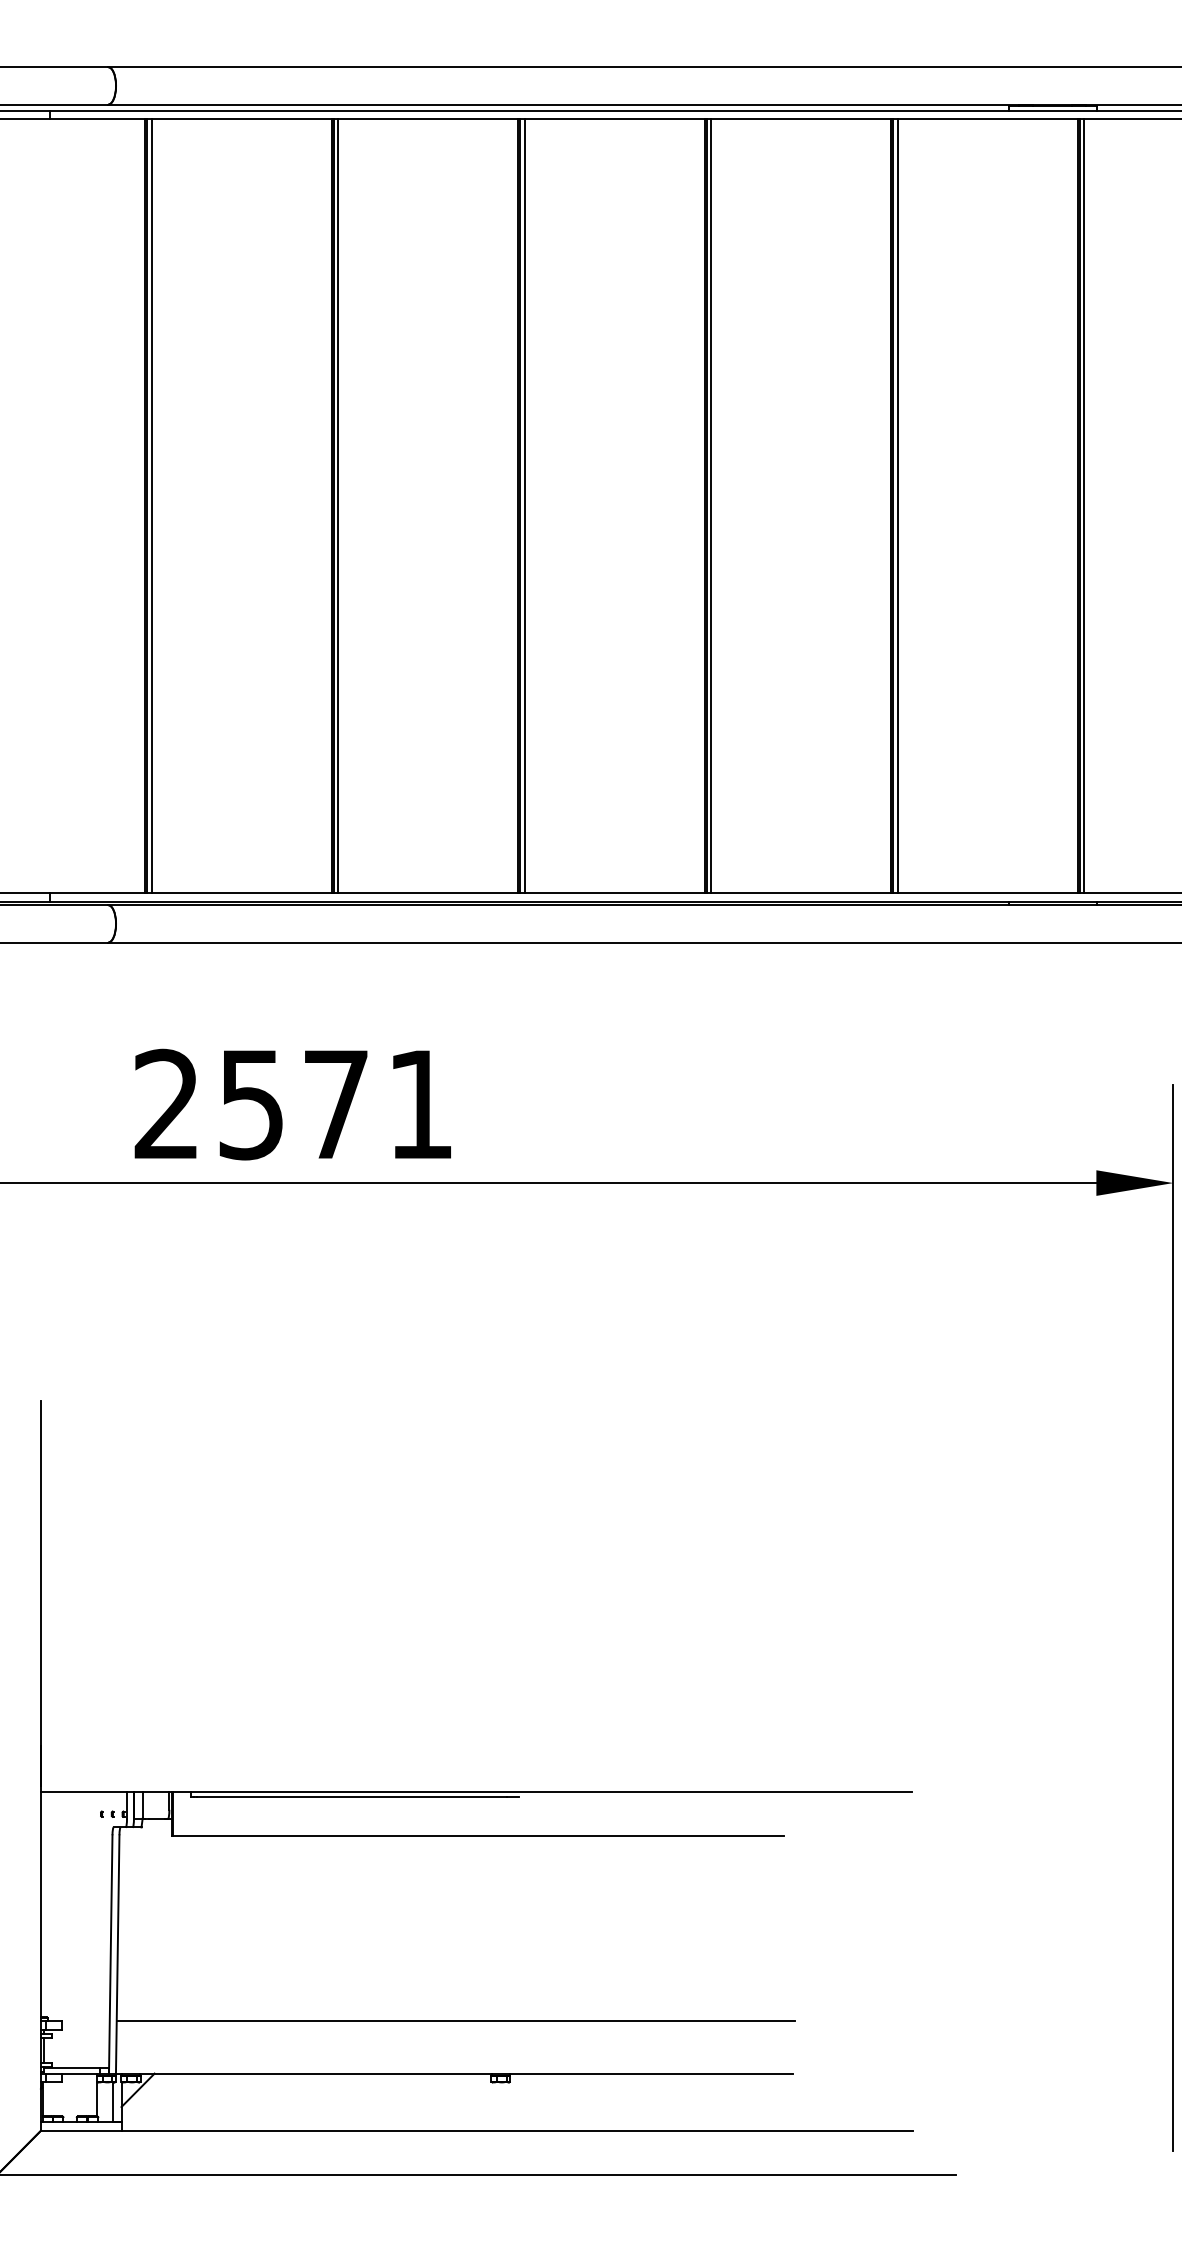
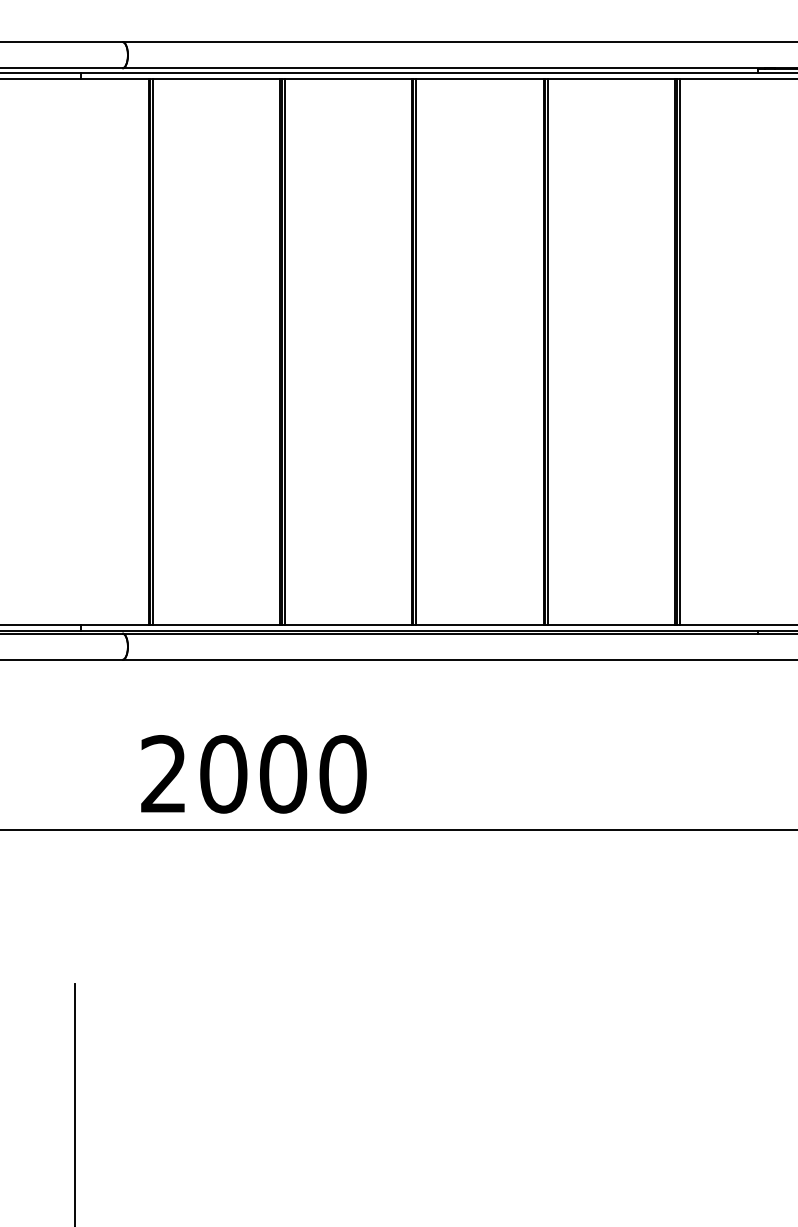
text: (336, 1104) -> (283, 774), 2571 -> 2000

